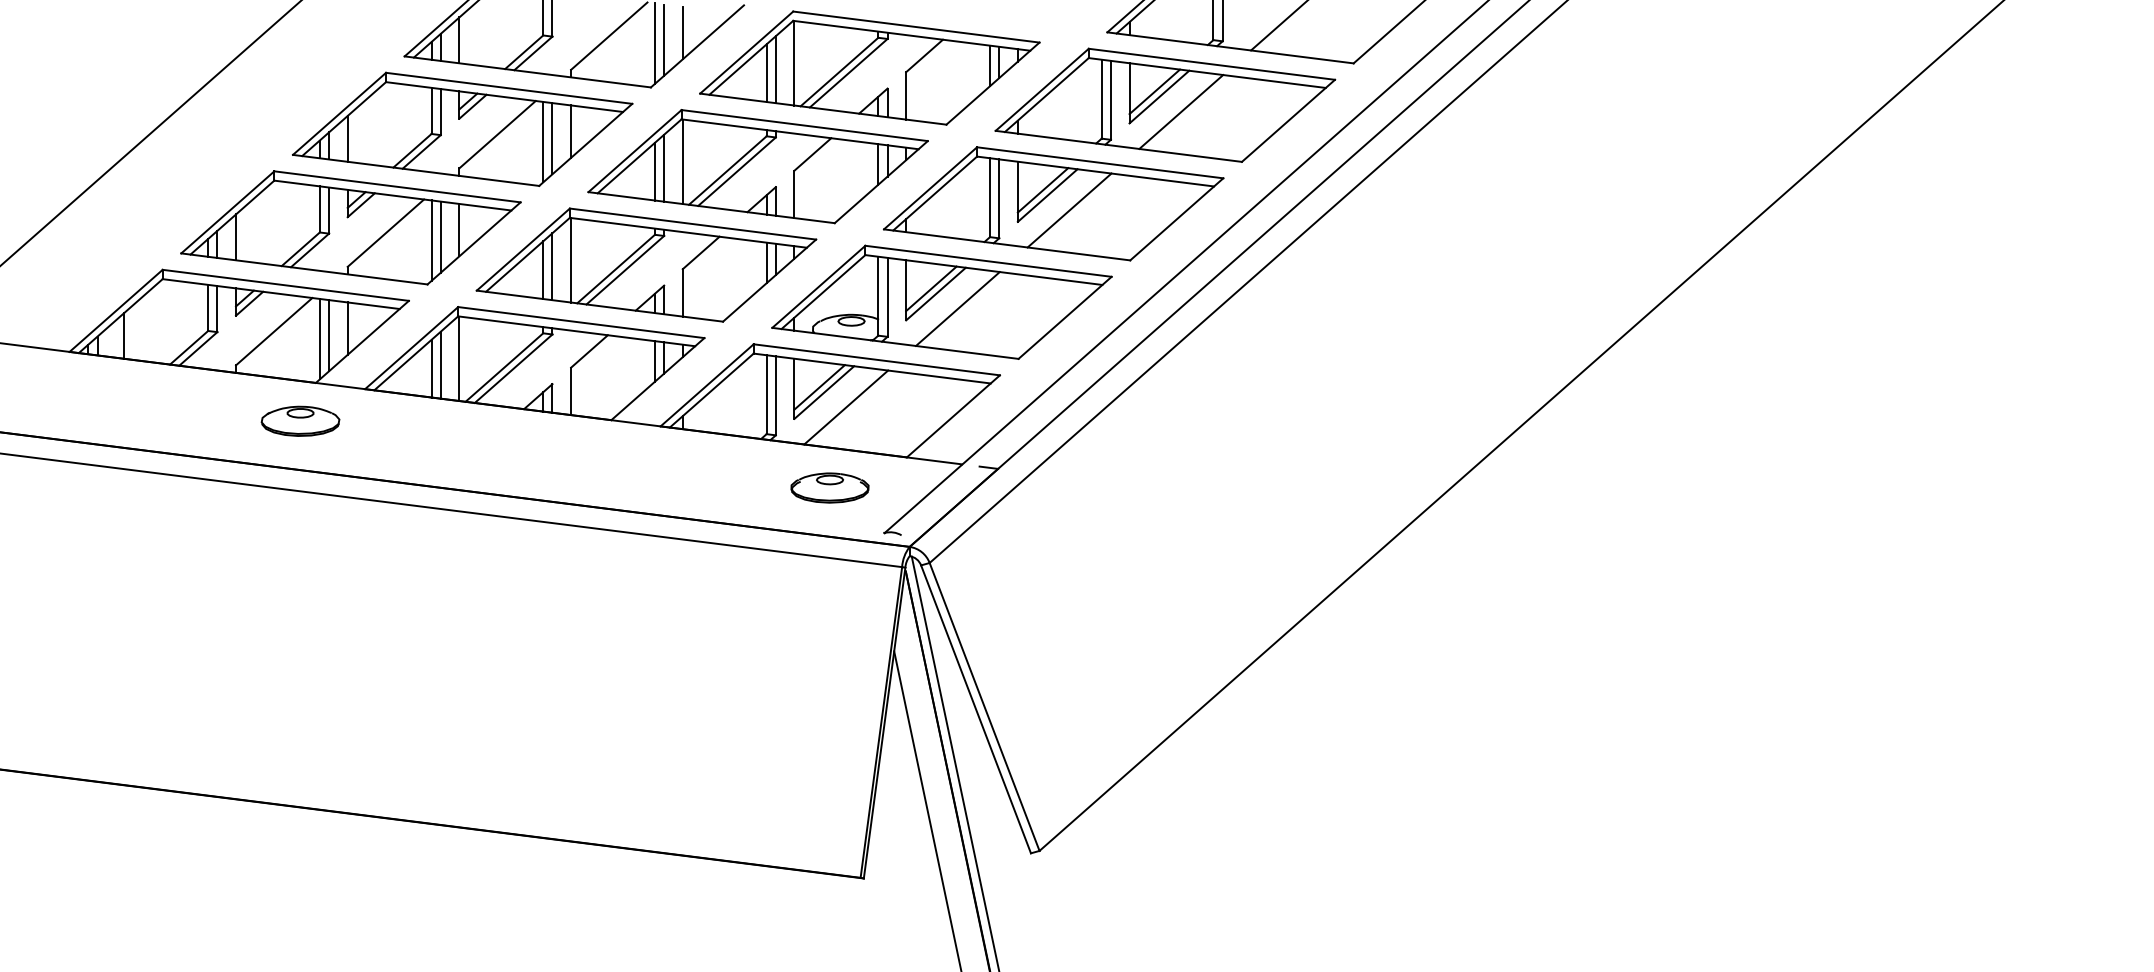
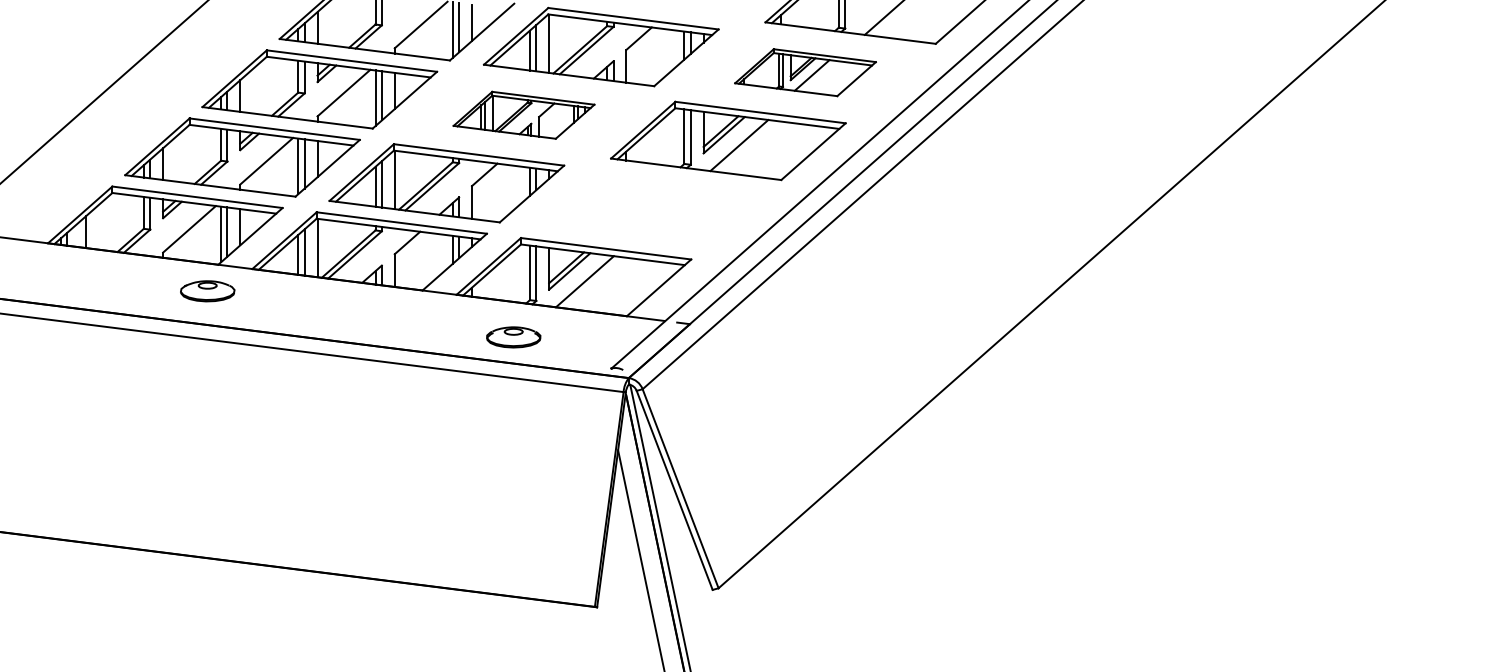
part: (1165, 104) -> (805, 72), size x0.6
part: (757, 167) -> (523, 115), size x0.6
part: (941, 301) -> (650, 208), removed
part: (829, 488) -> (513, 337), moved

